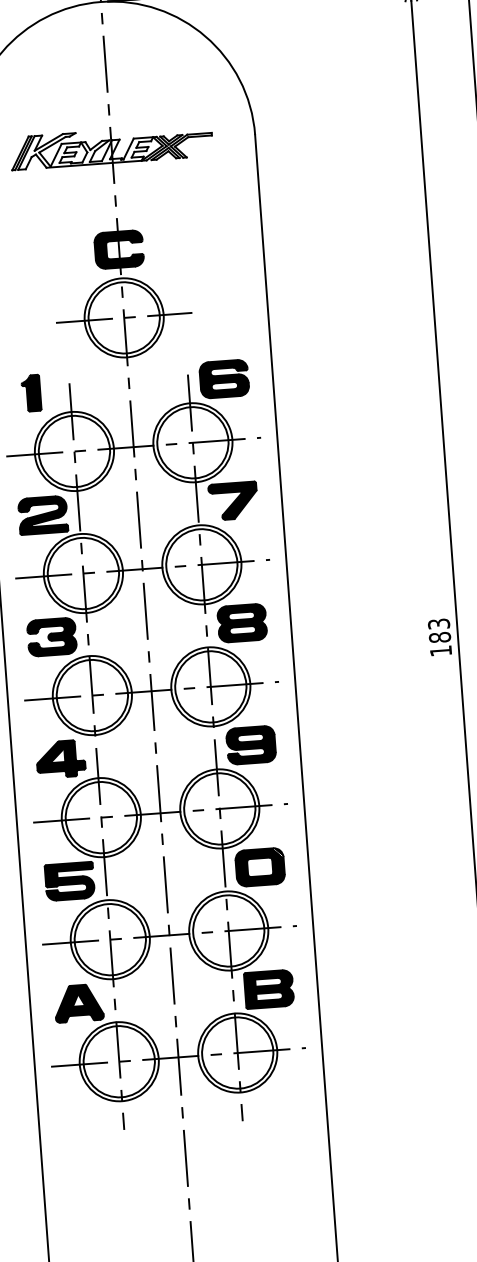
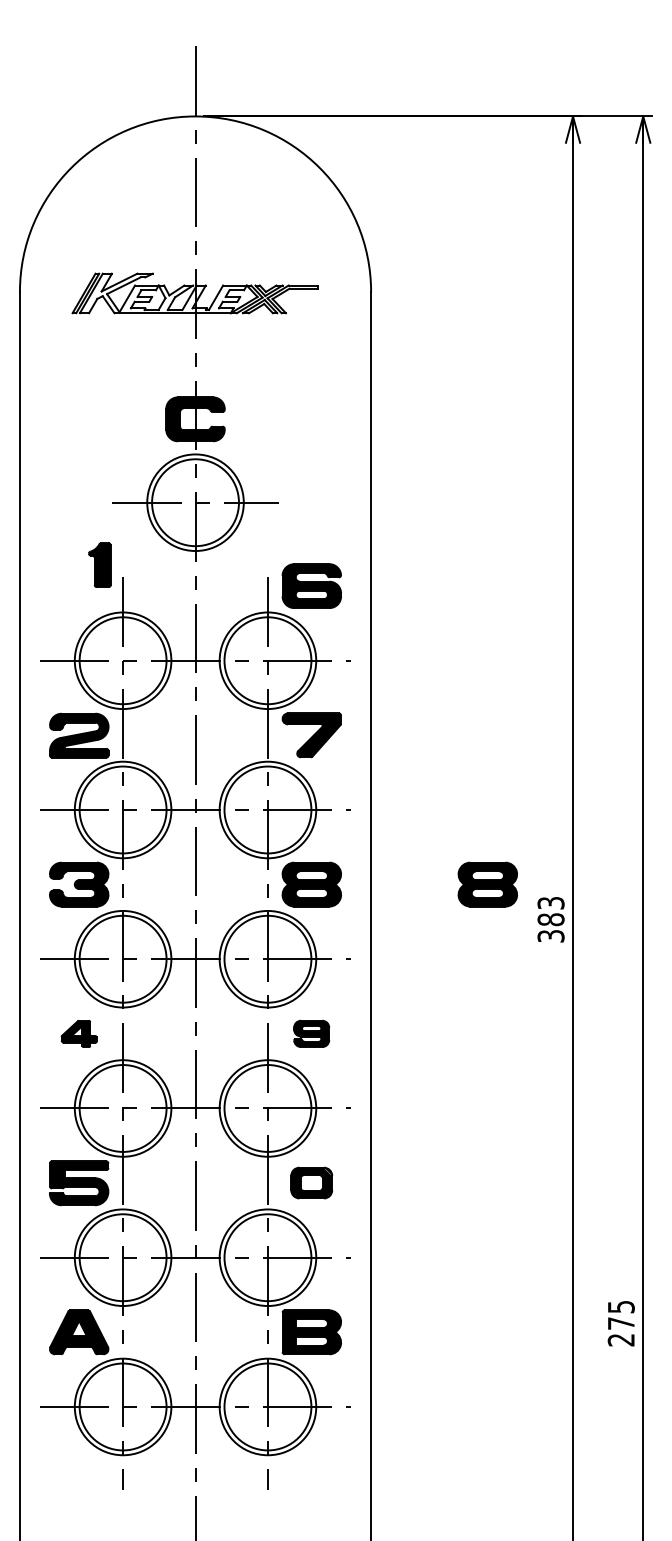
part: (31, 392) -> (99, 564), moved
part: (385, 612) -> (487, 884), added
text: (440, 651) -> (550, 936), 183 -> 383
part: (250, 744) -> (311, 1033), size x0.6
part: (61, 758) -> (79, 1033), size x0.6
part: (259, 866) -> (311, 1182), size x0.7

